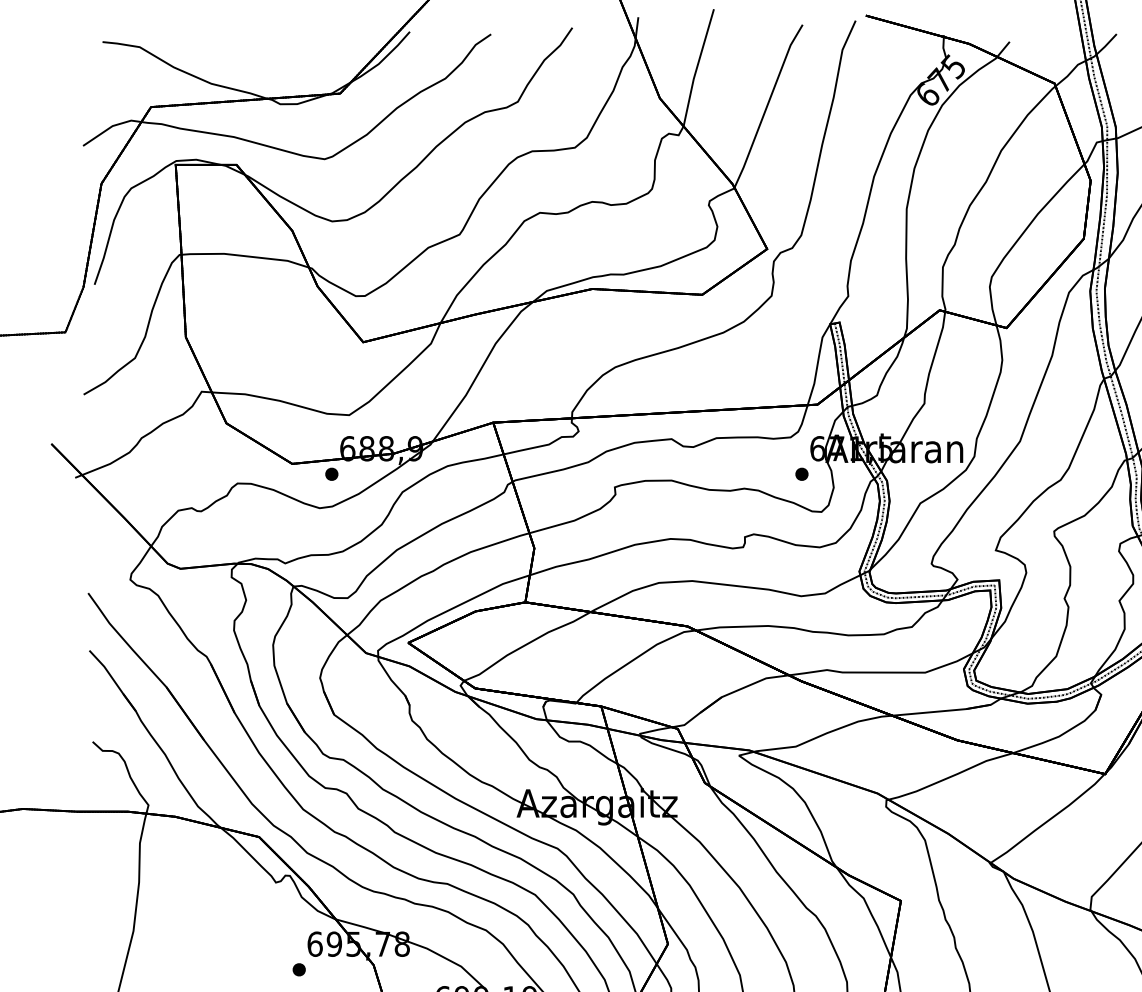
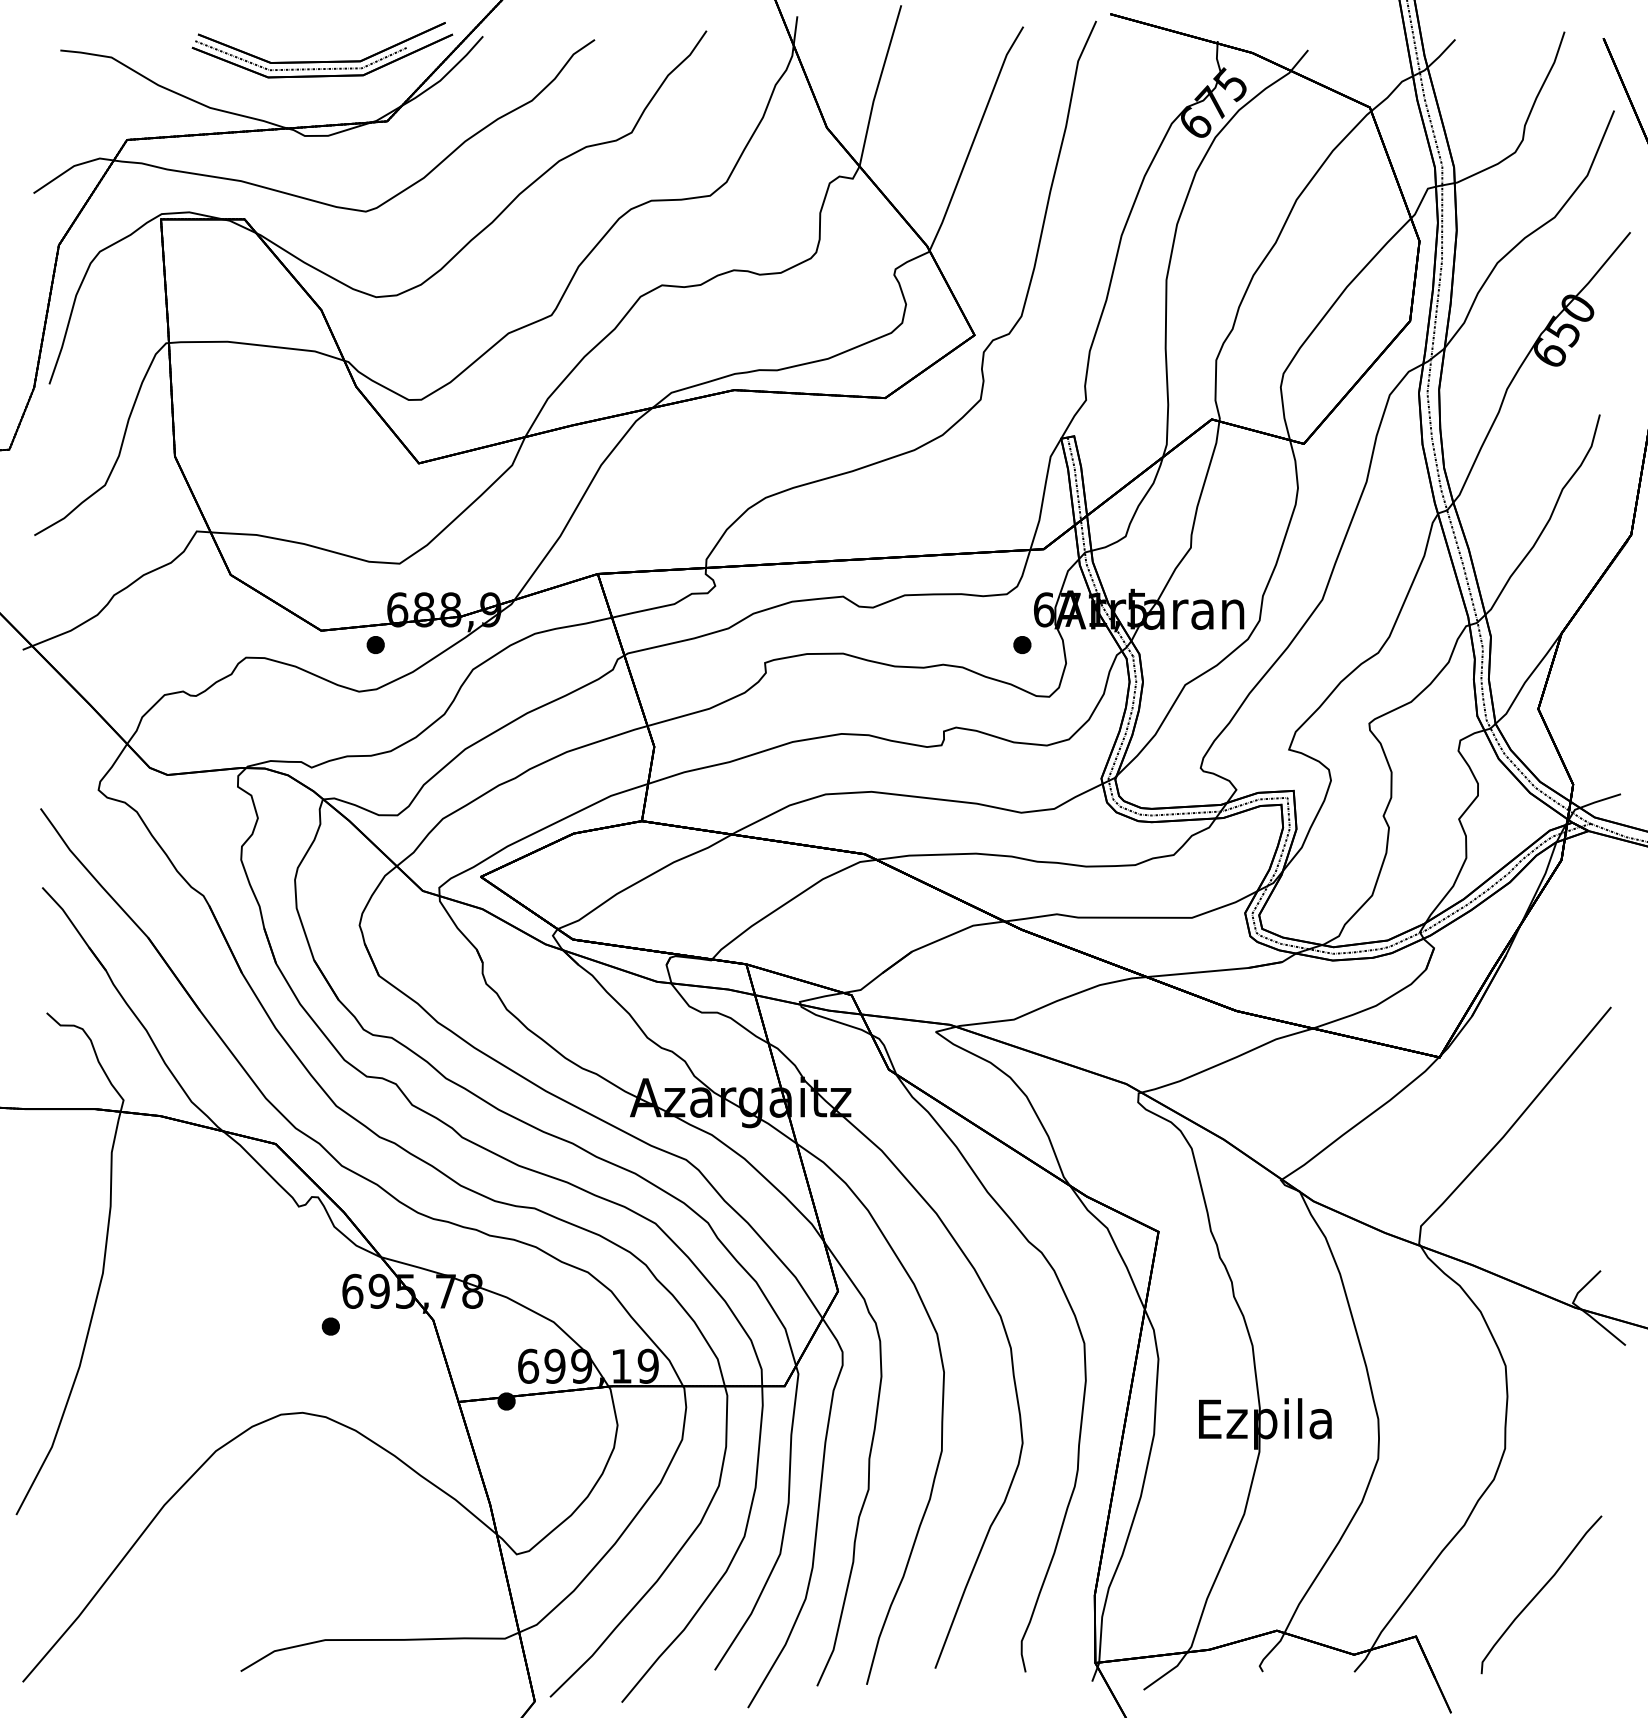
part: (293, 50) -> (322, 61), added

